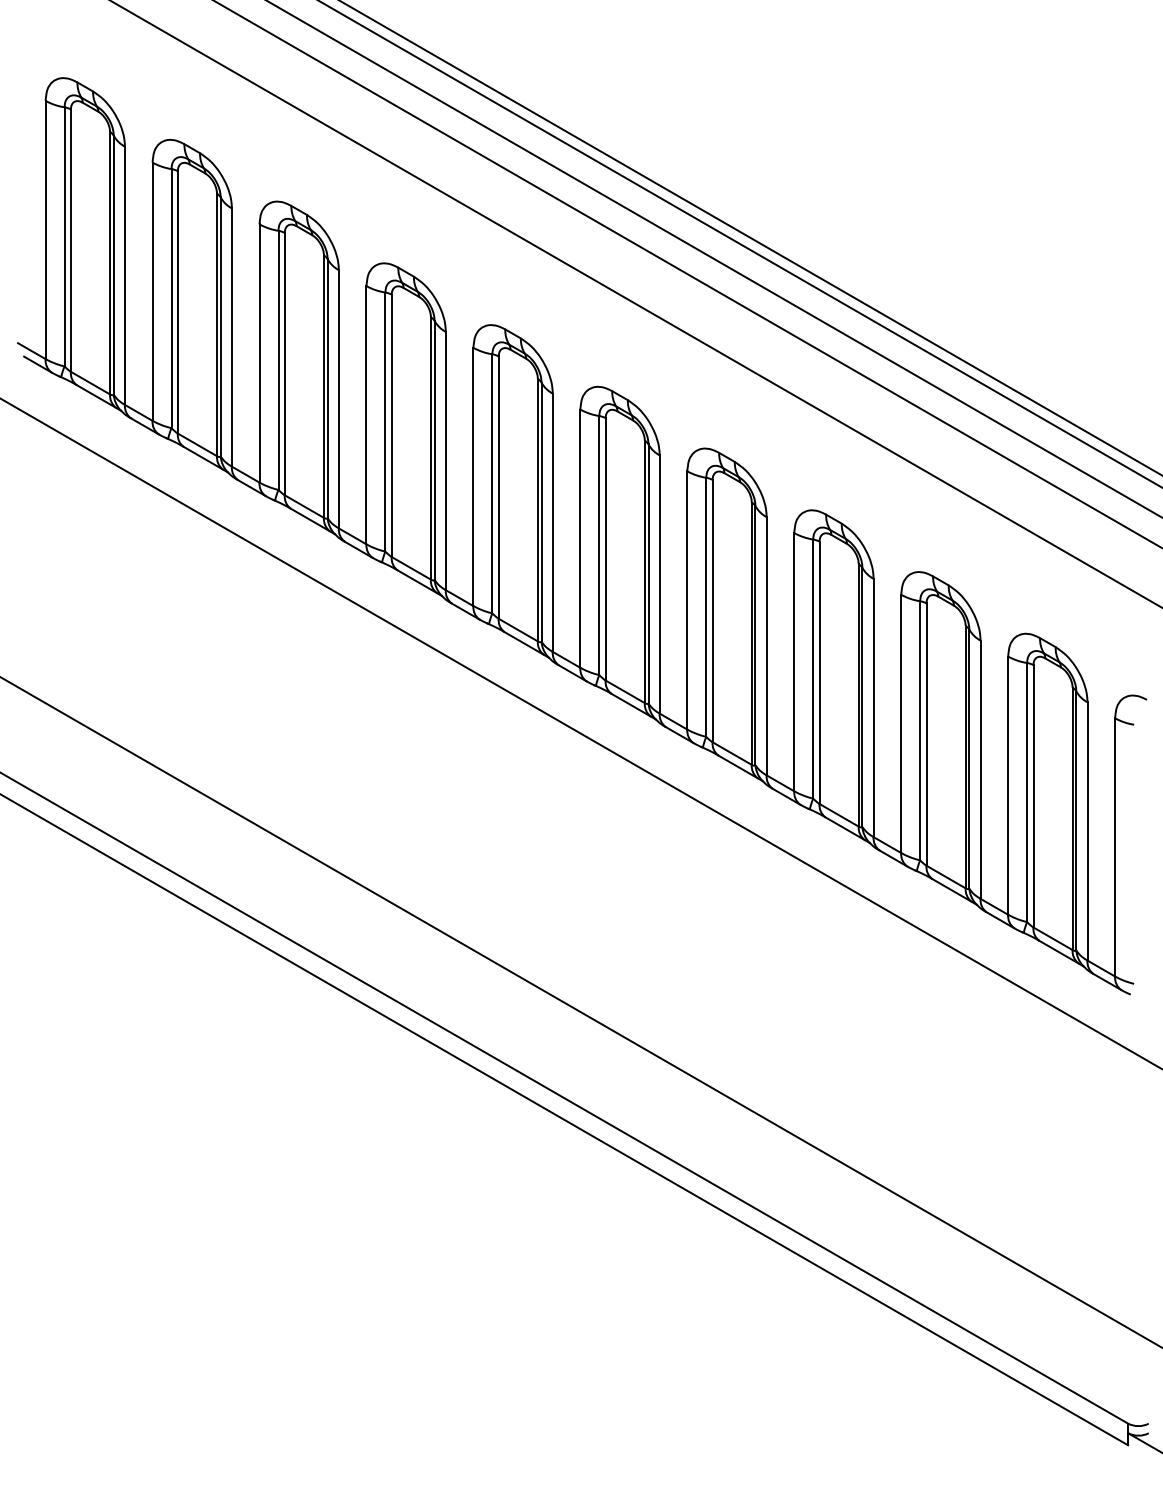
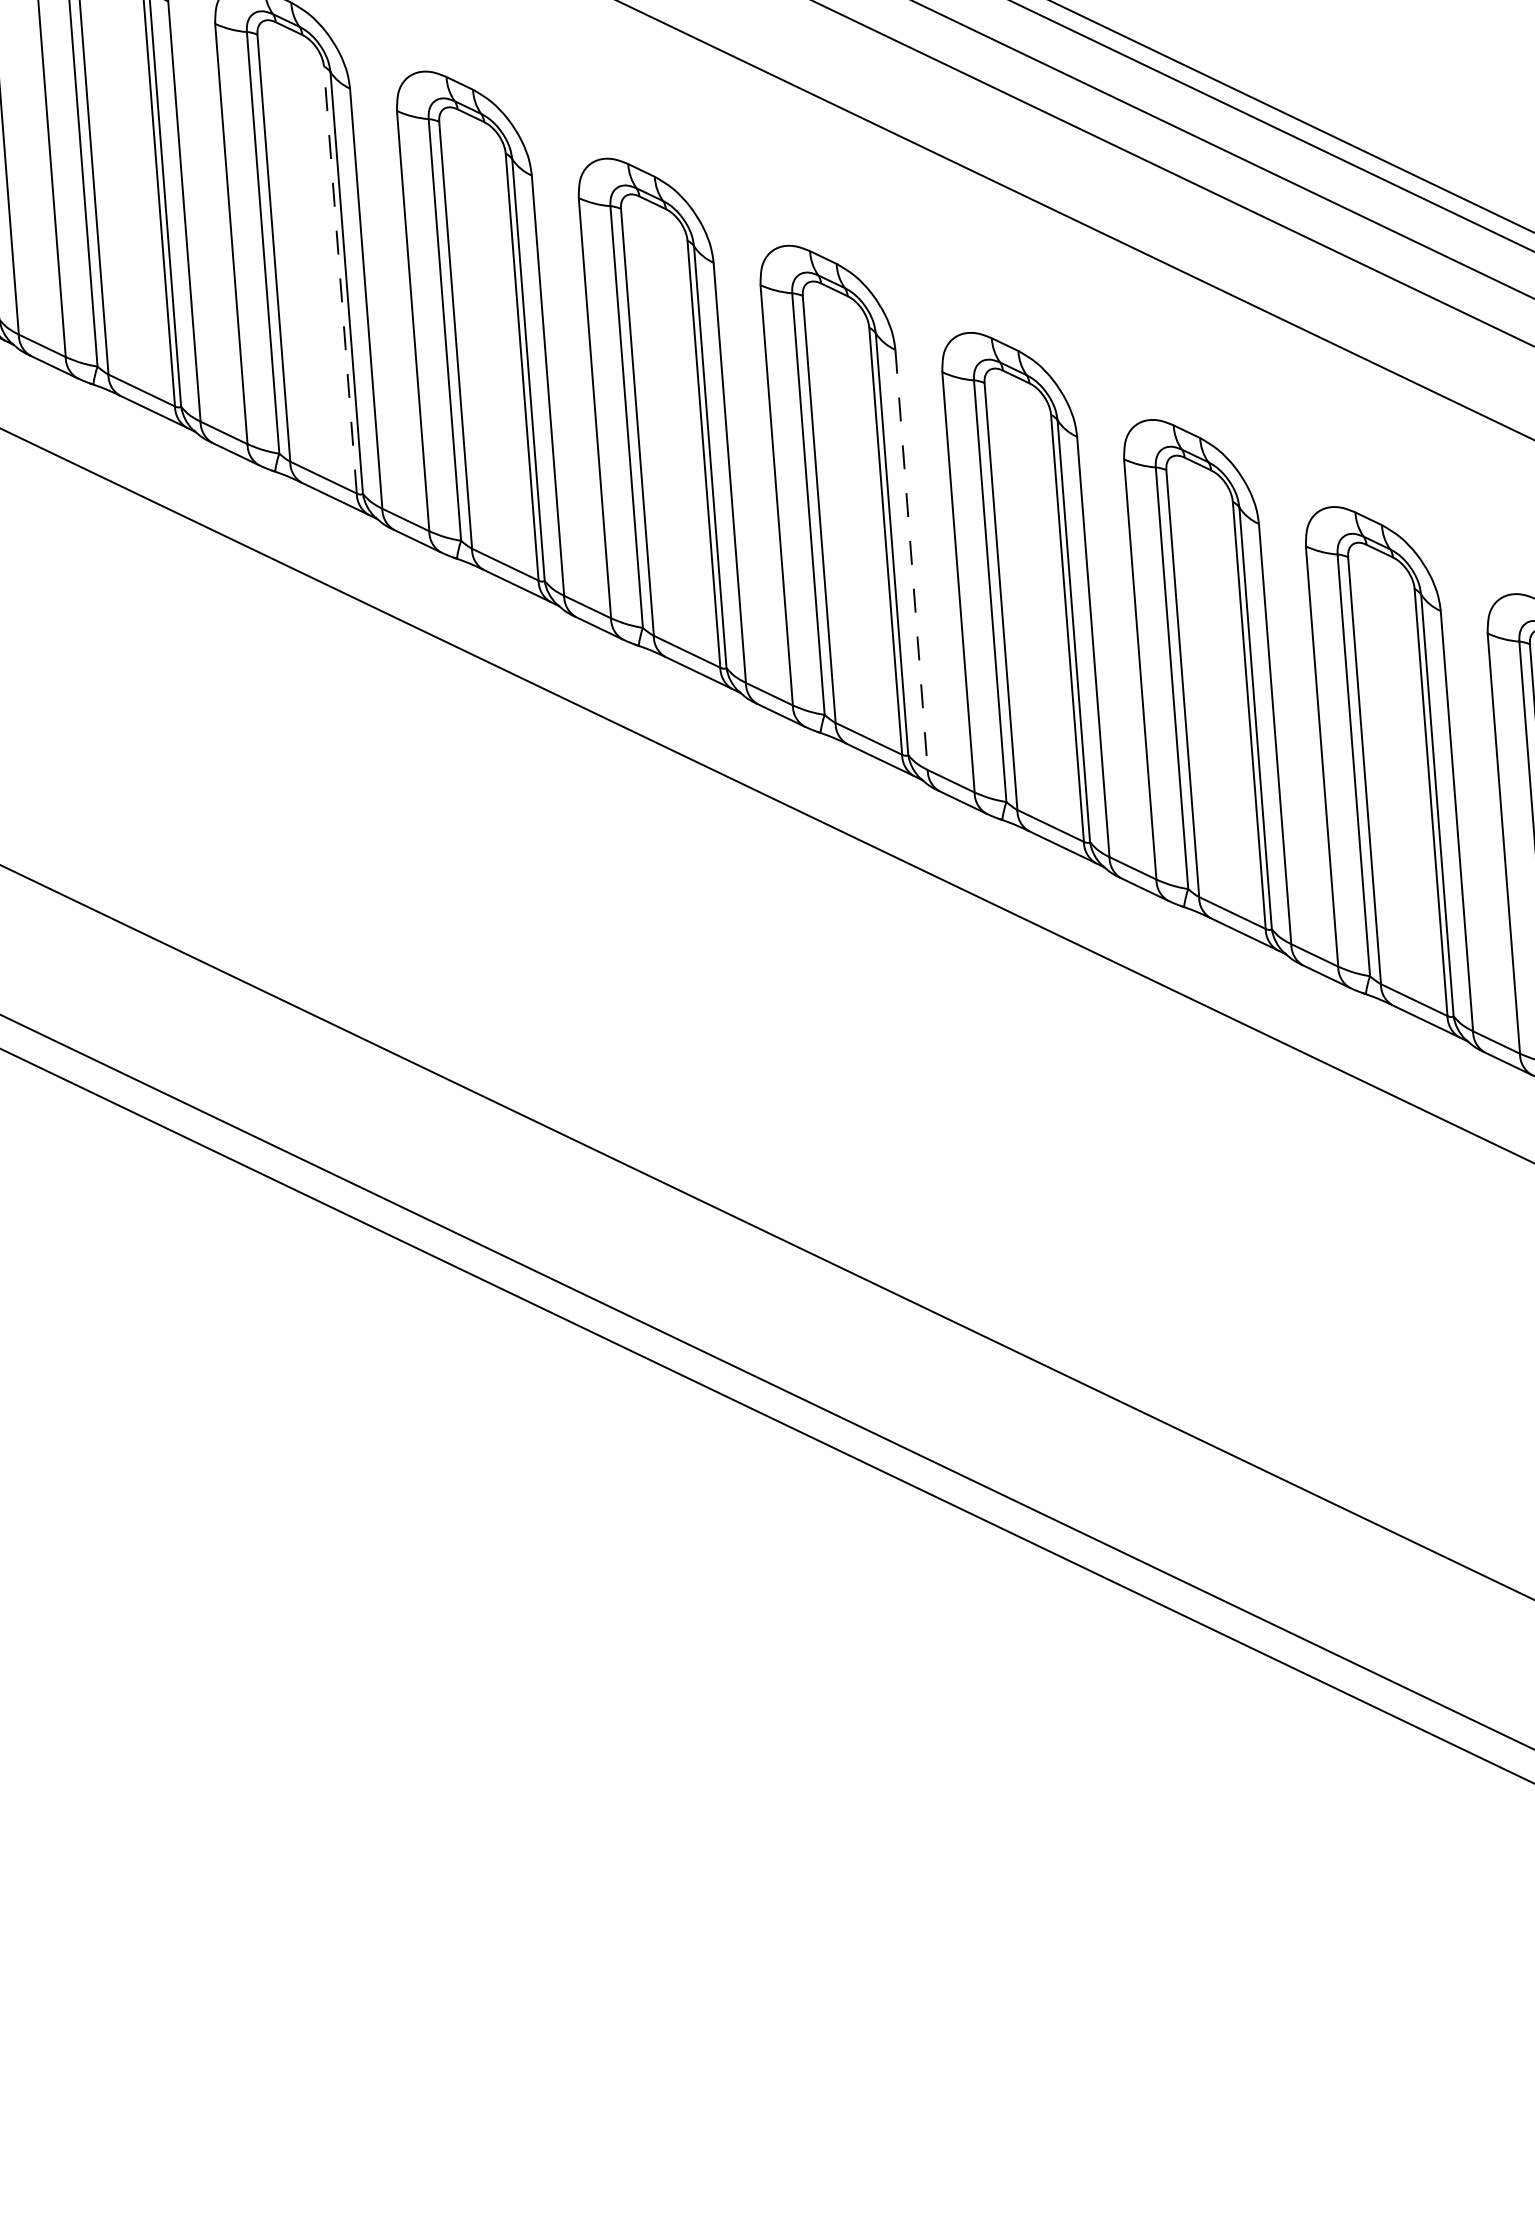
line: (323, 386) -> (339, 279), solid -> dashed
line: (659, 585) -> (911, 561), solid -> dashed

